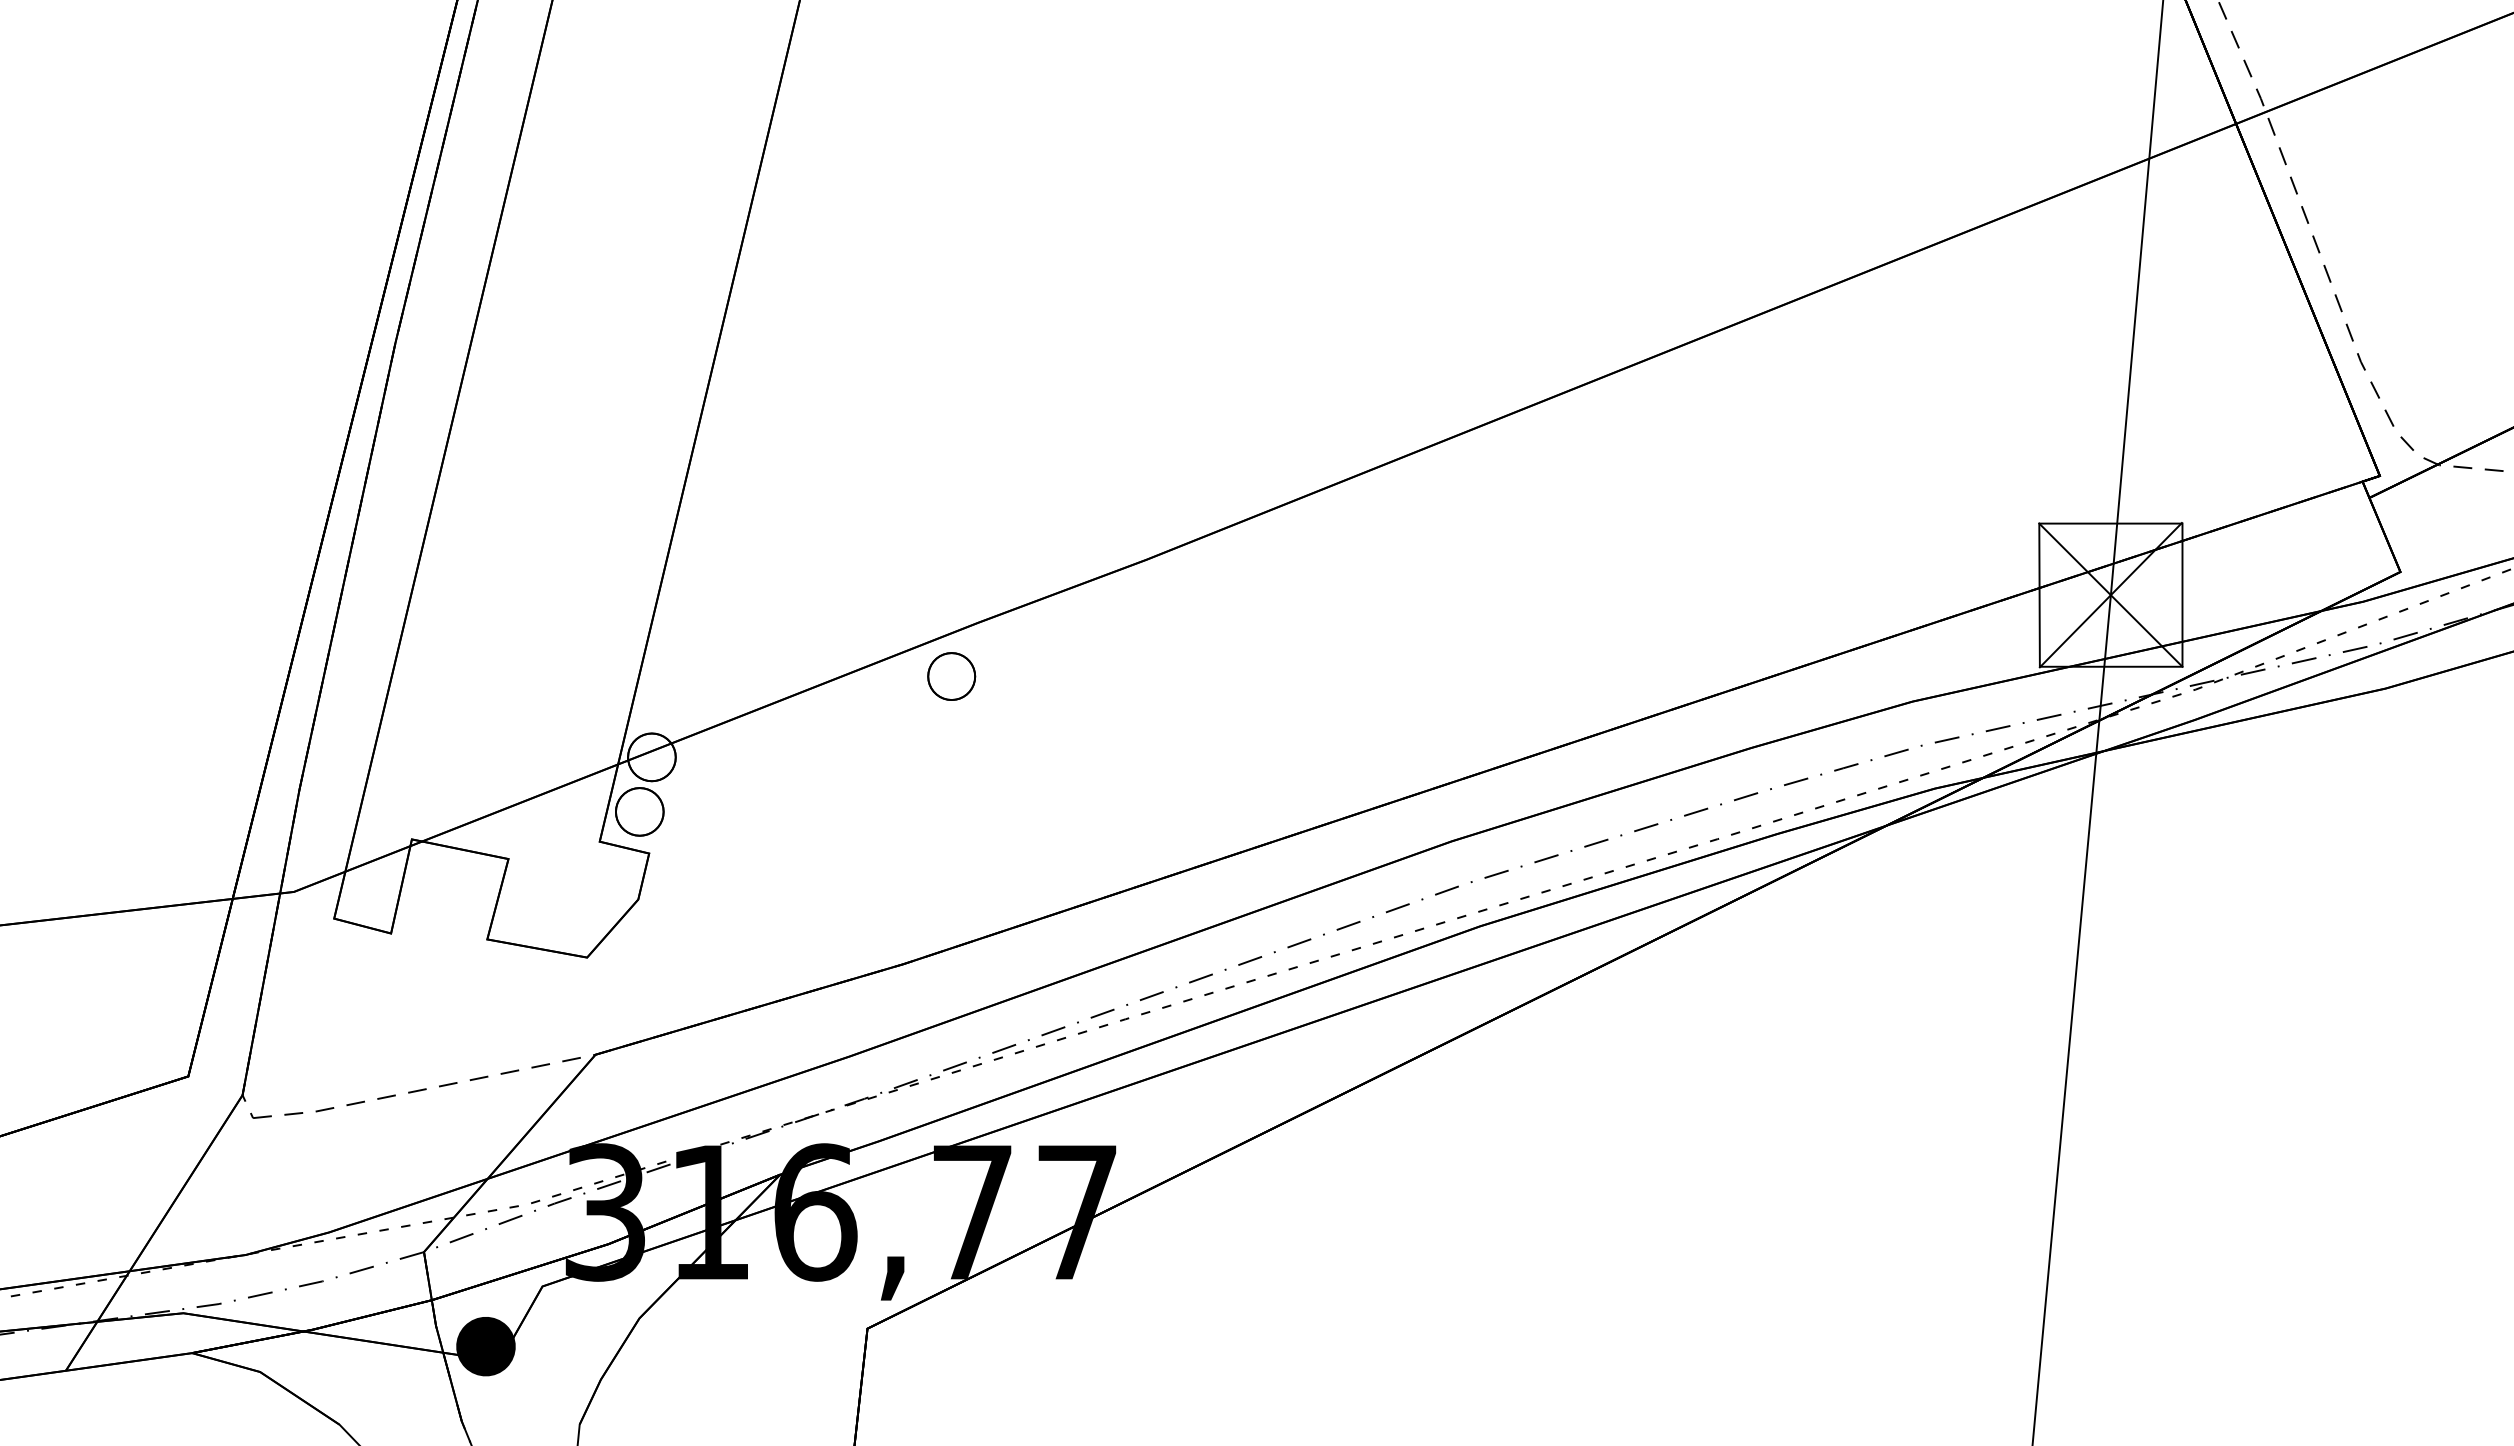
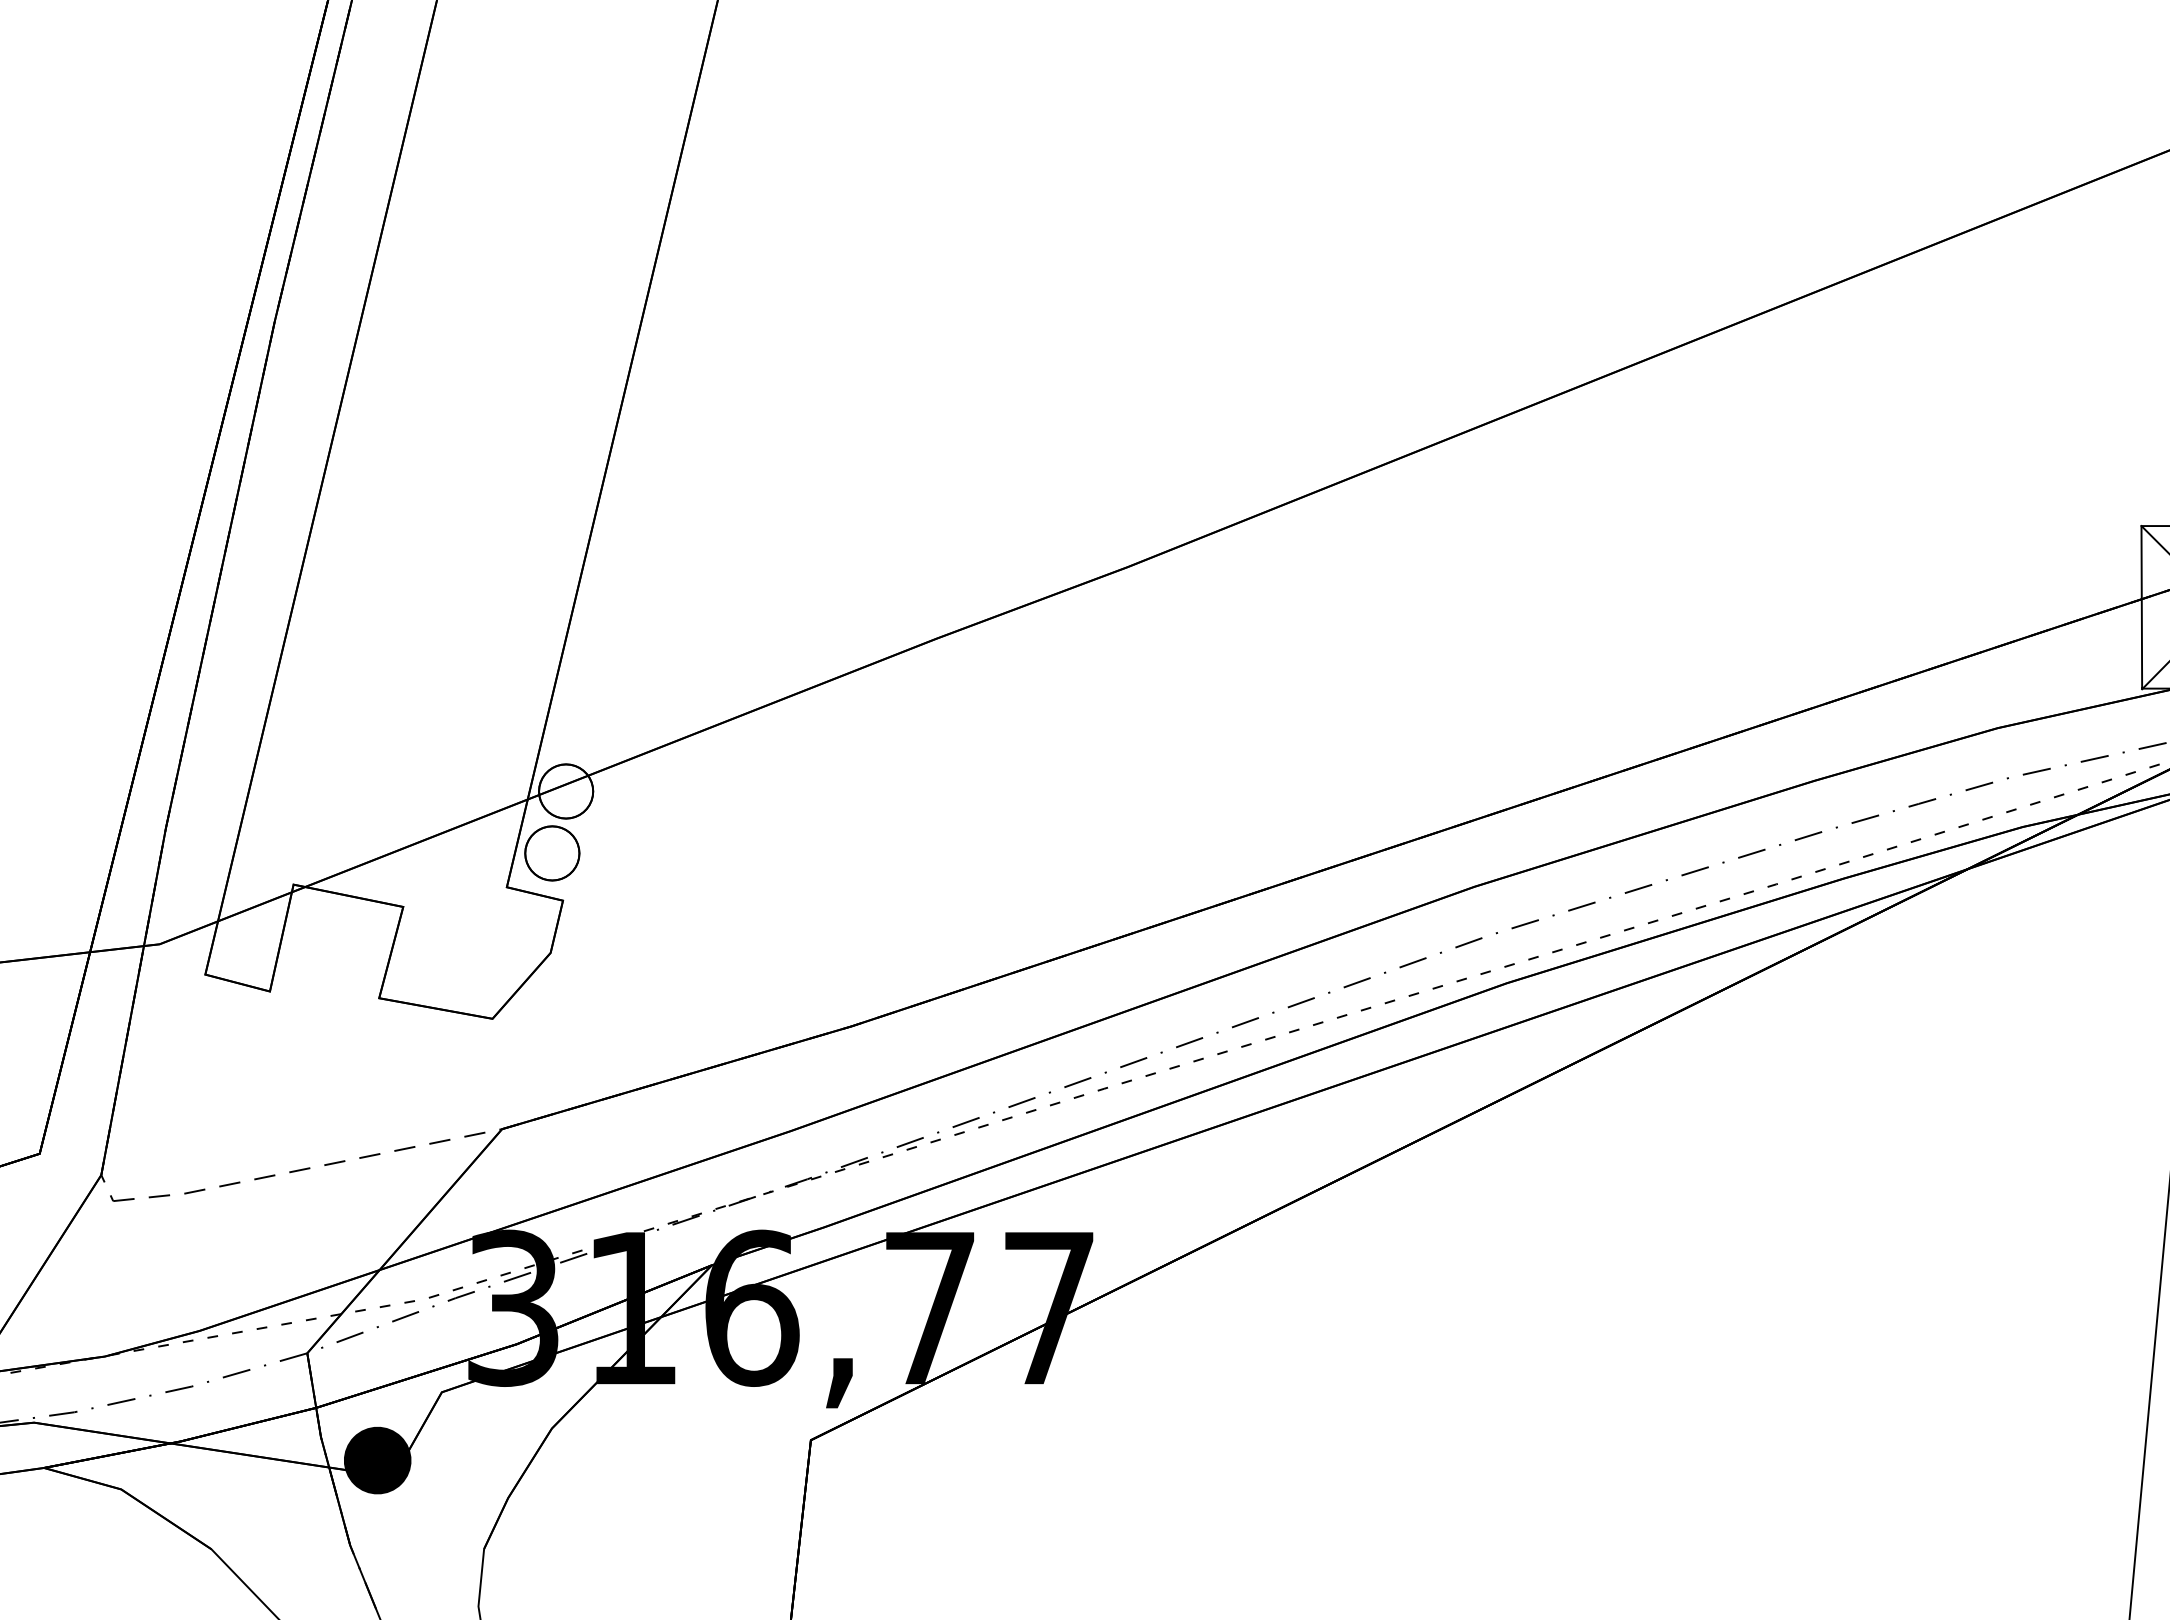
part: (951, 676) -> (906, 699), removed

